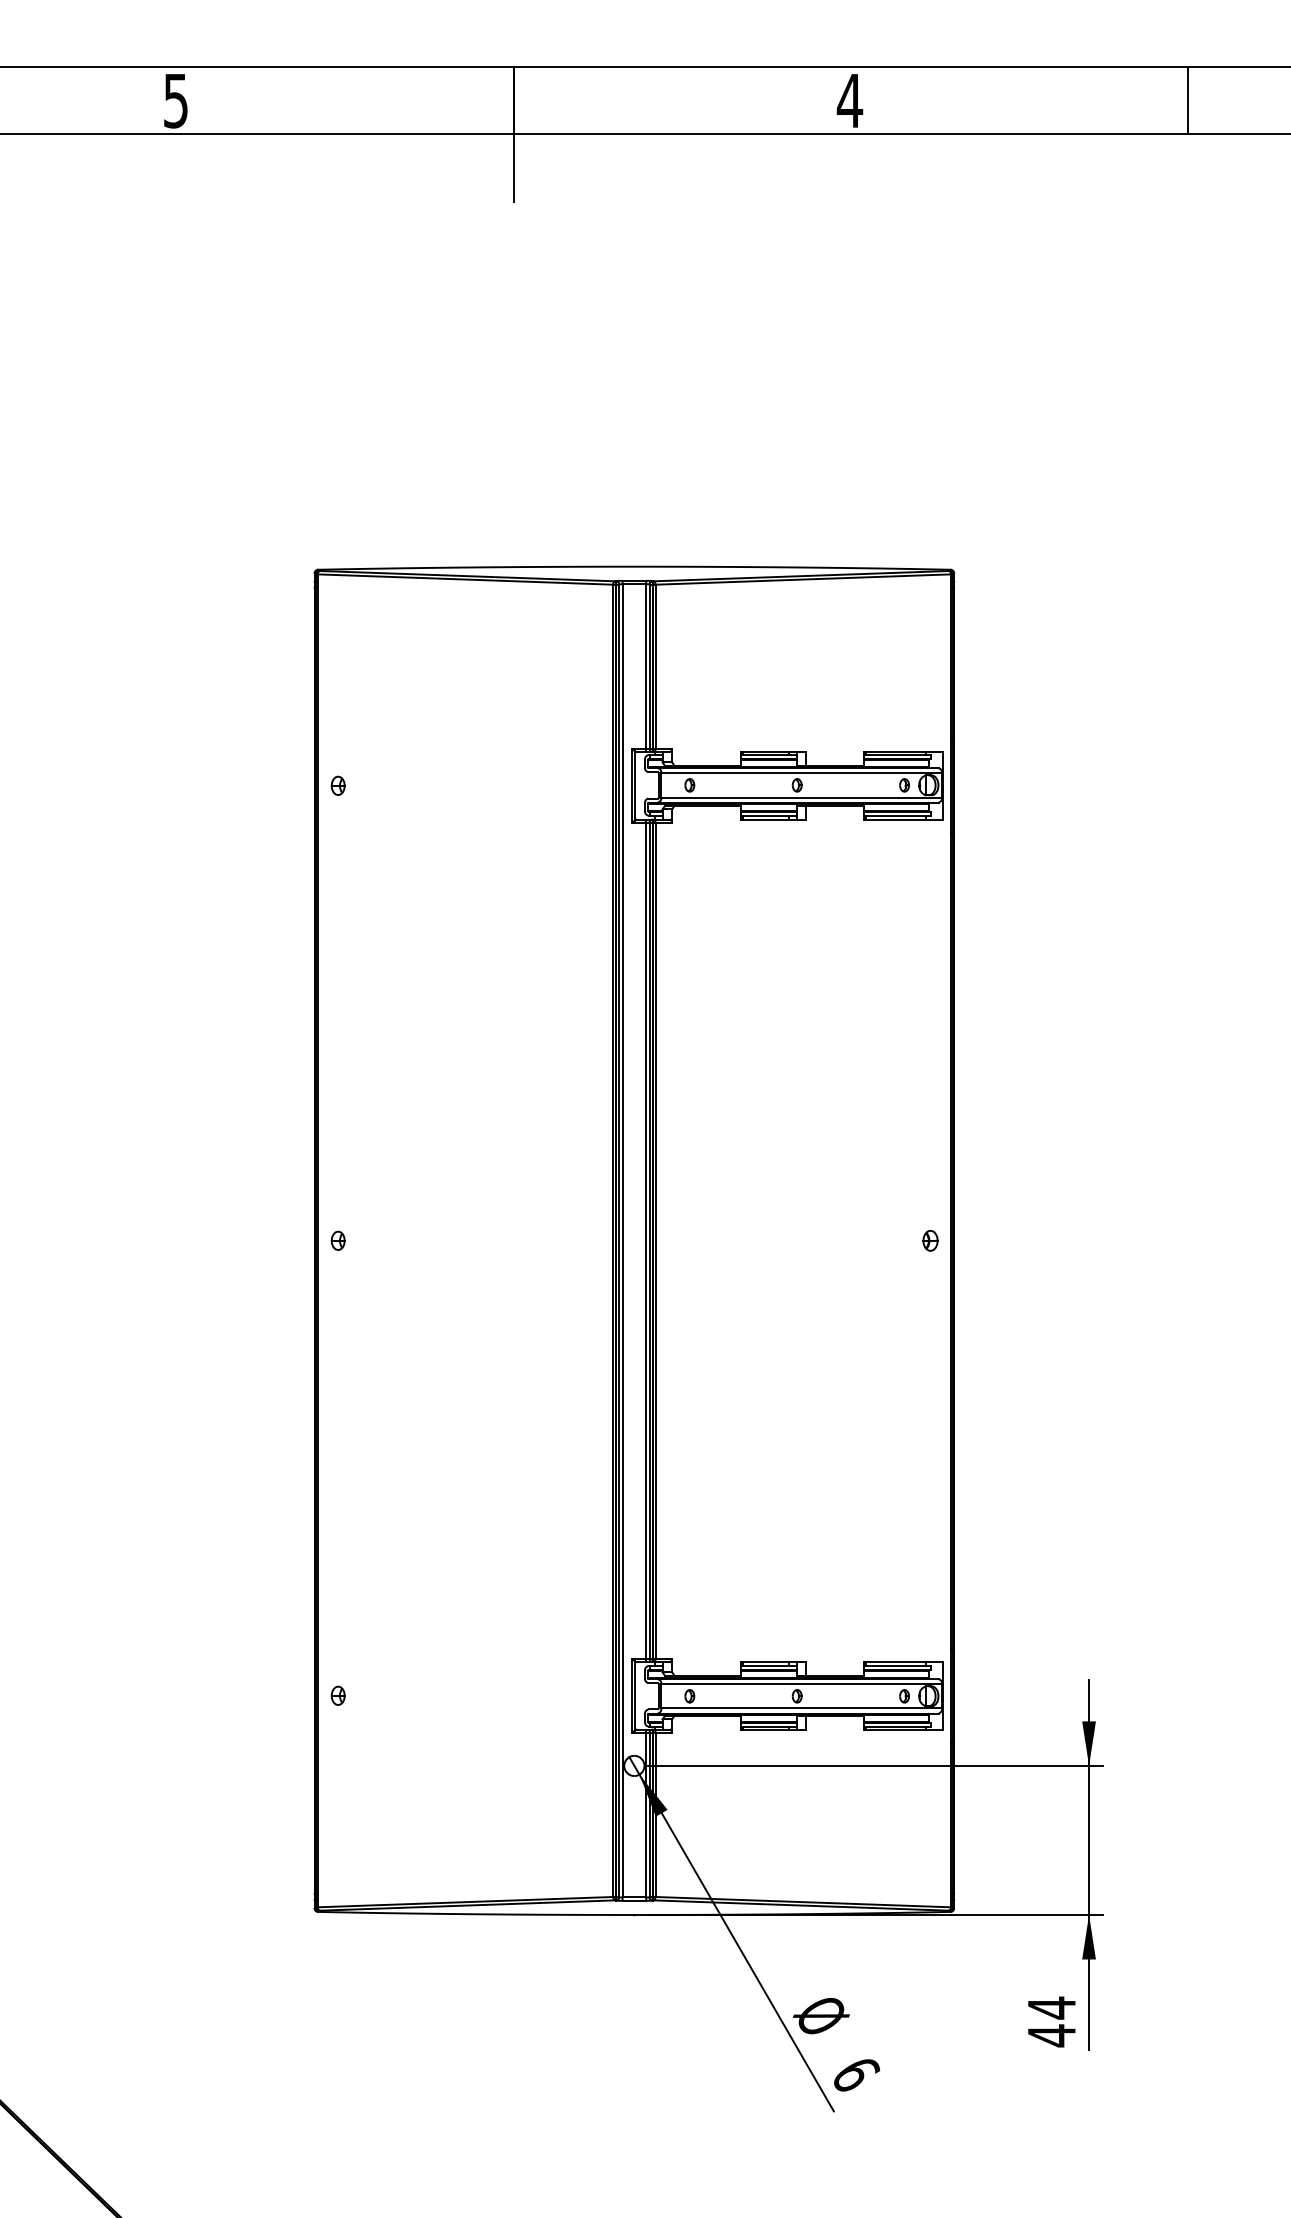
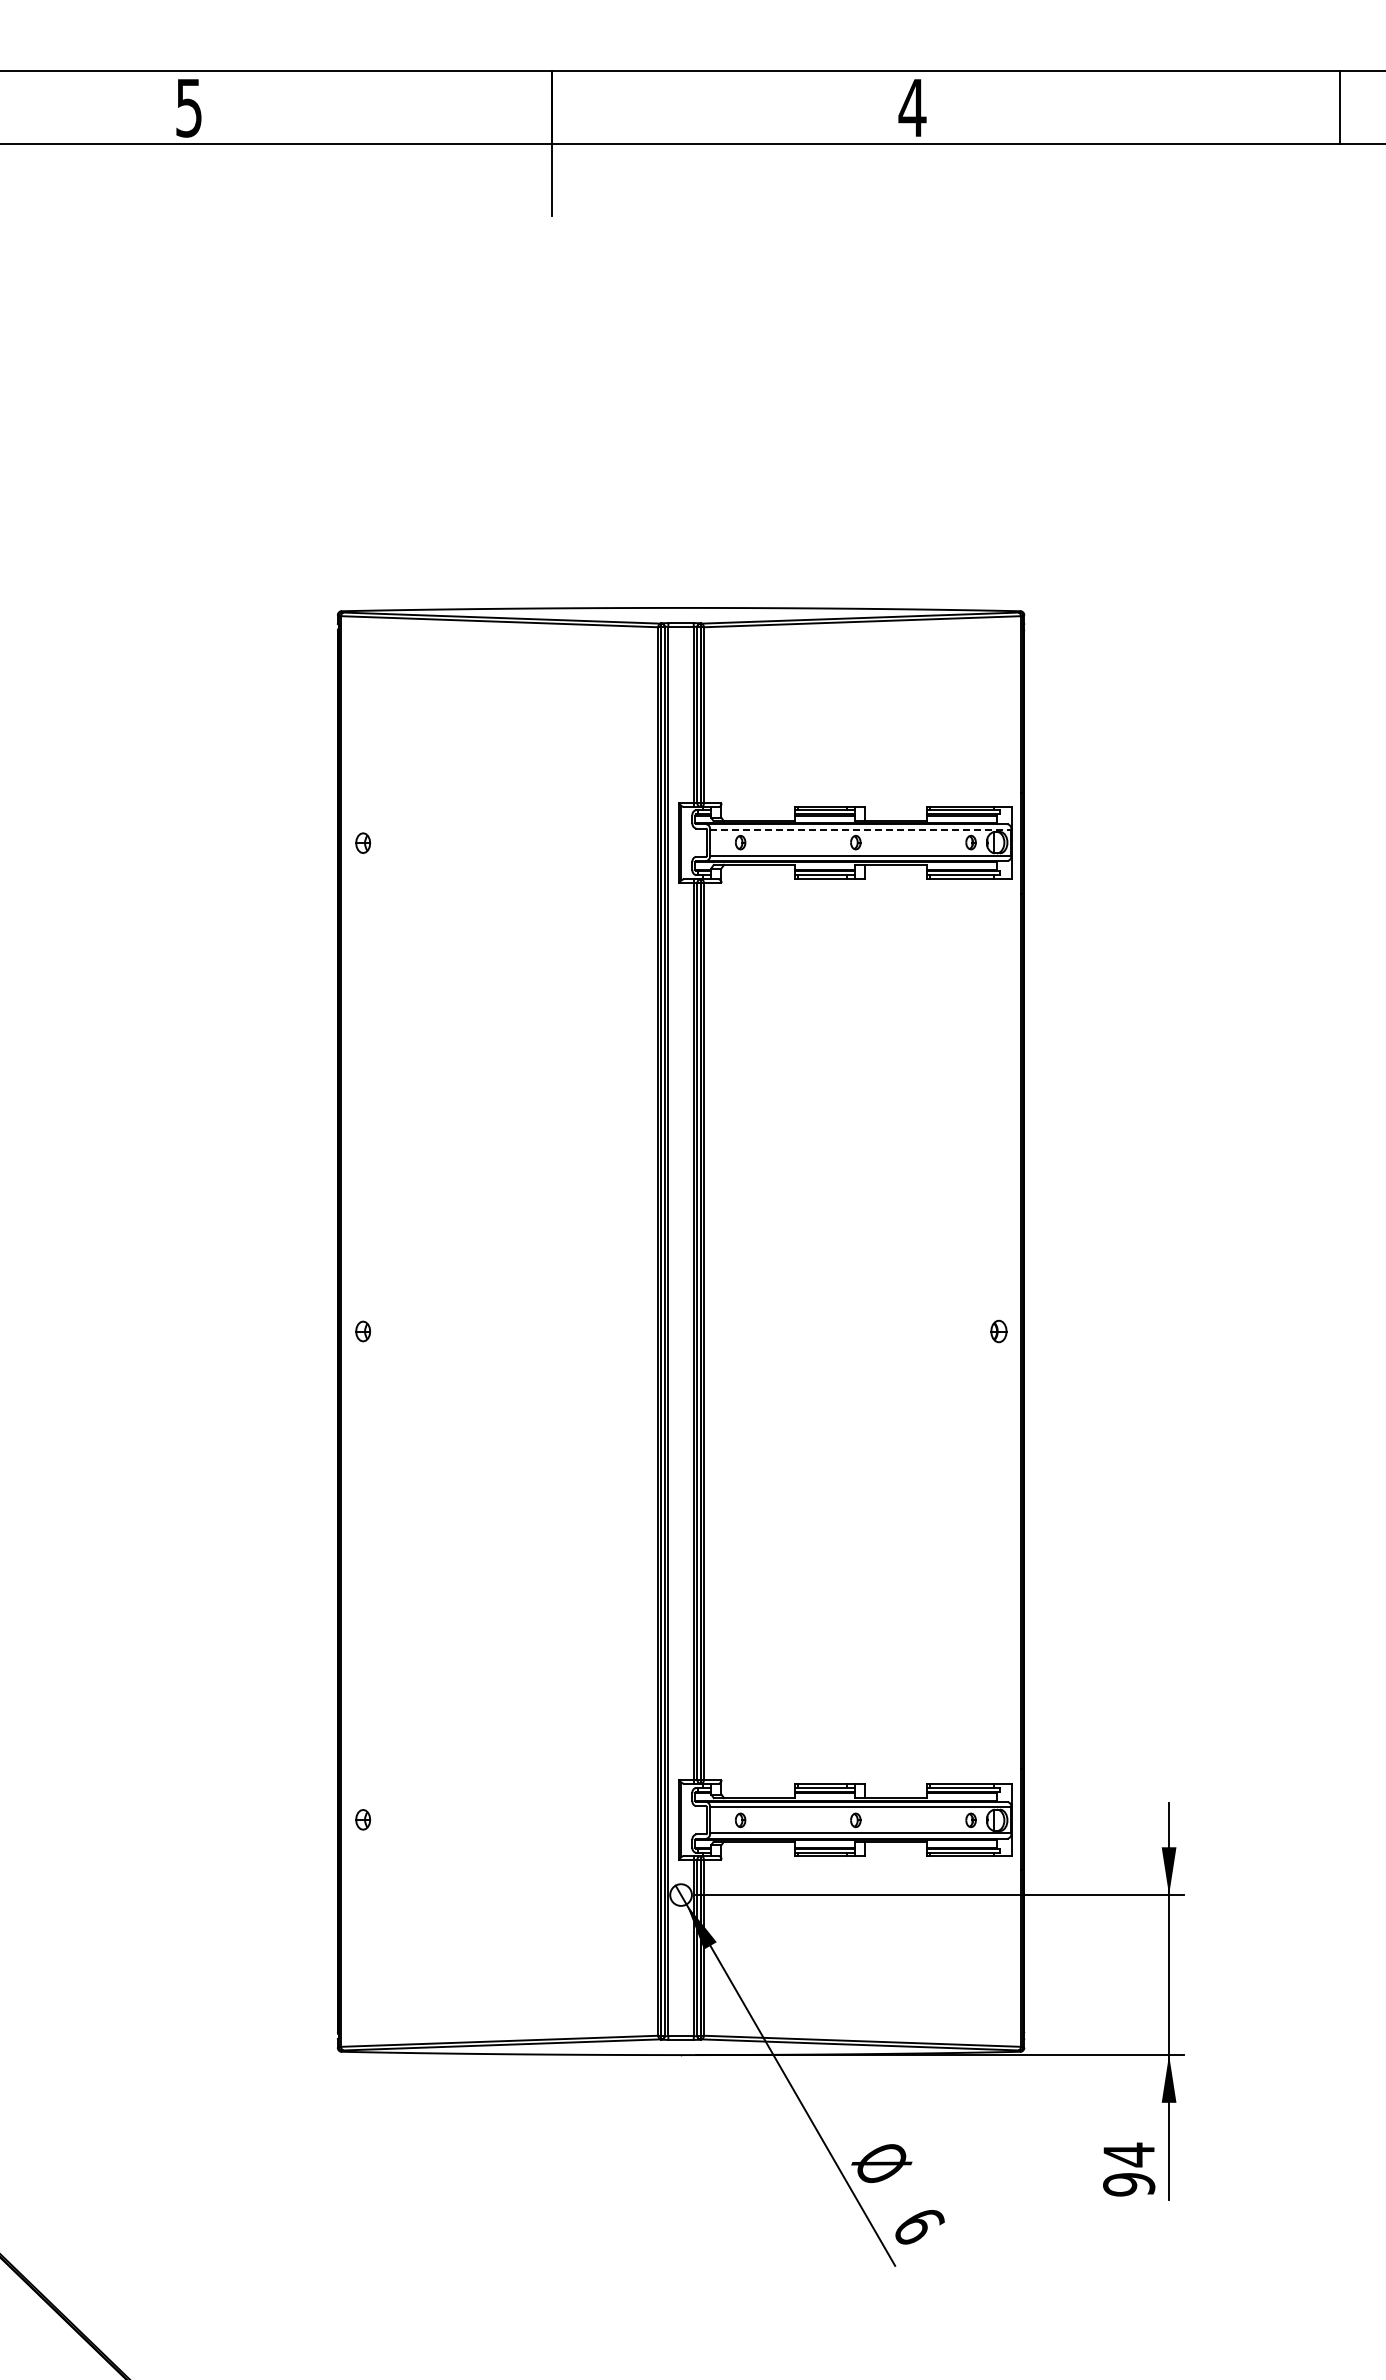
line: (1187, 100) -> (1339, 107), moved
line: (801, 773) -> (860, 829), solid -> dashed
text: (1052, 2035) -> (1129, 2184), 44 -> 94

